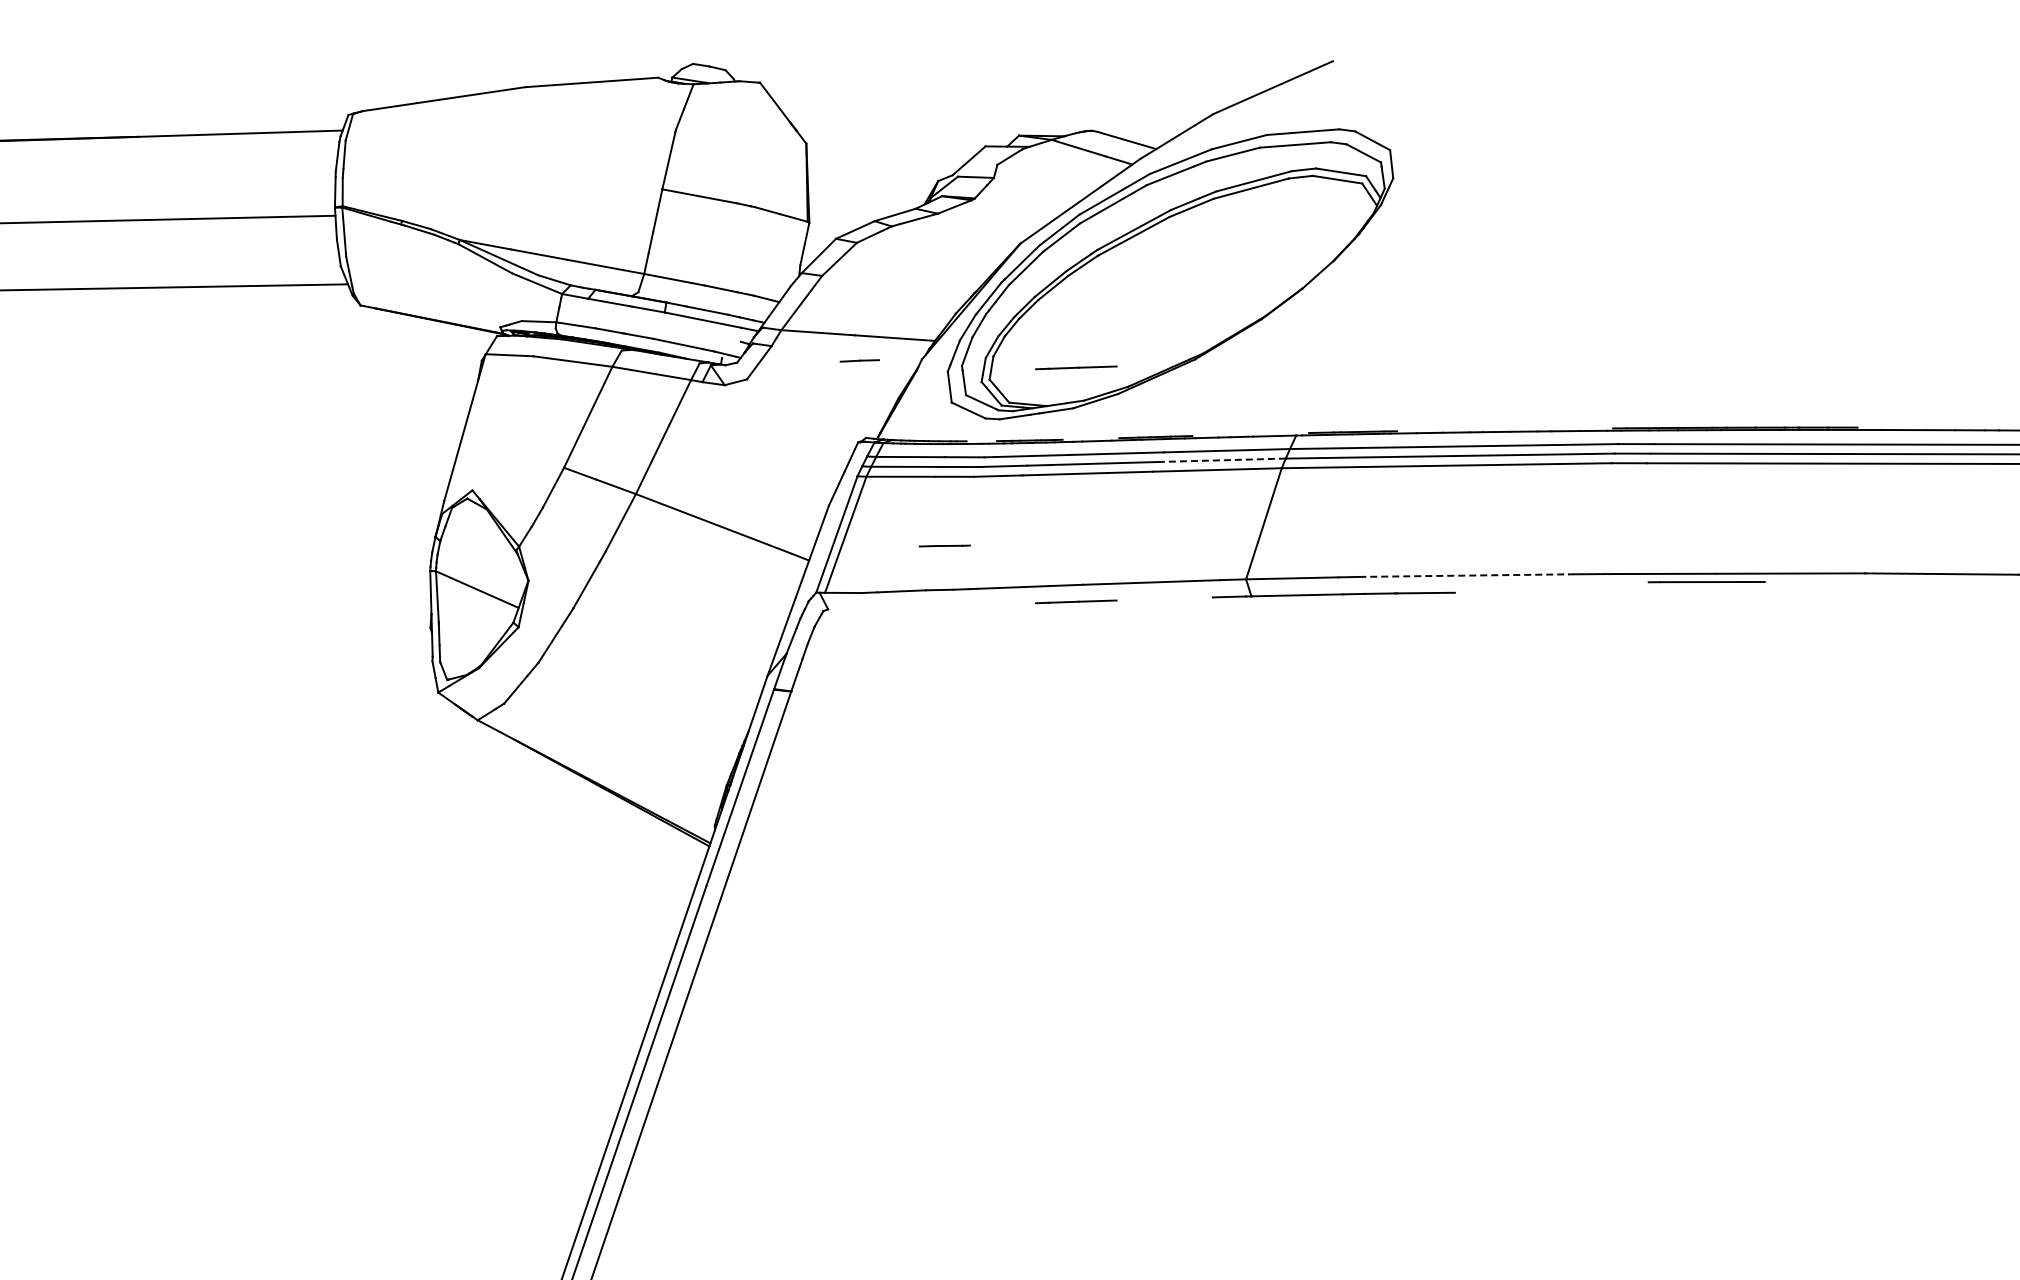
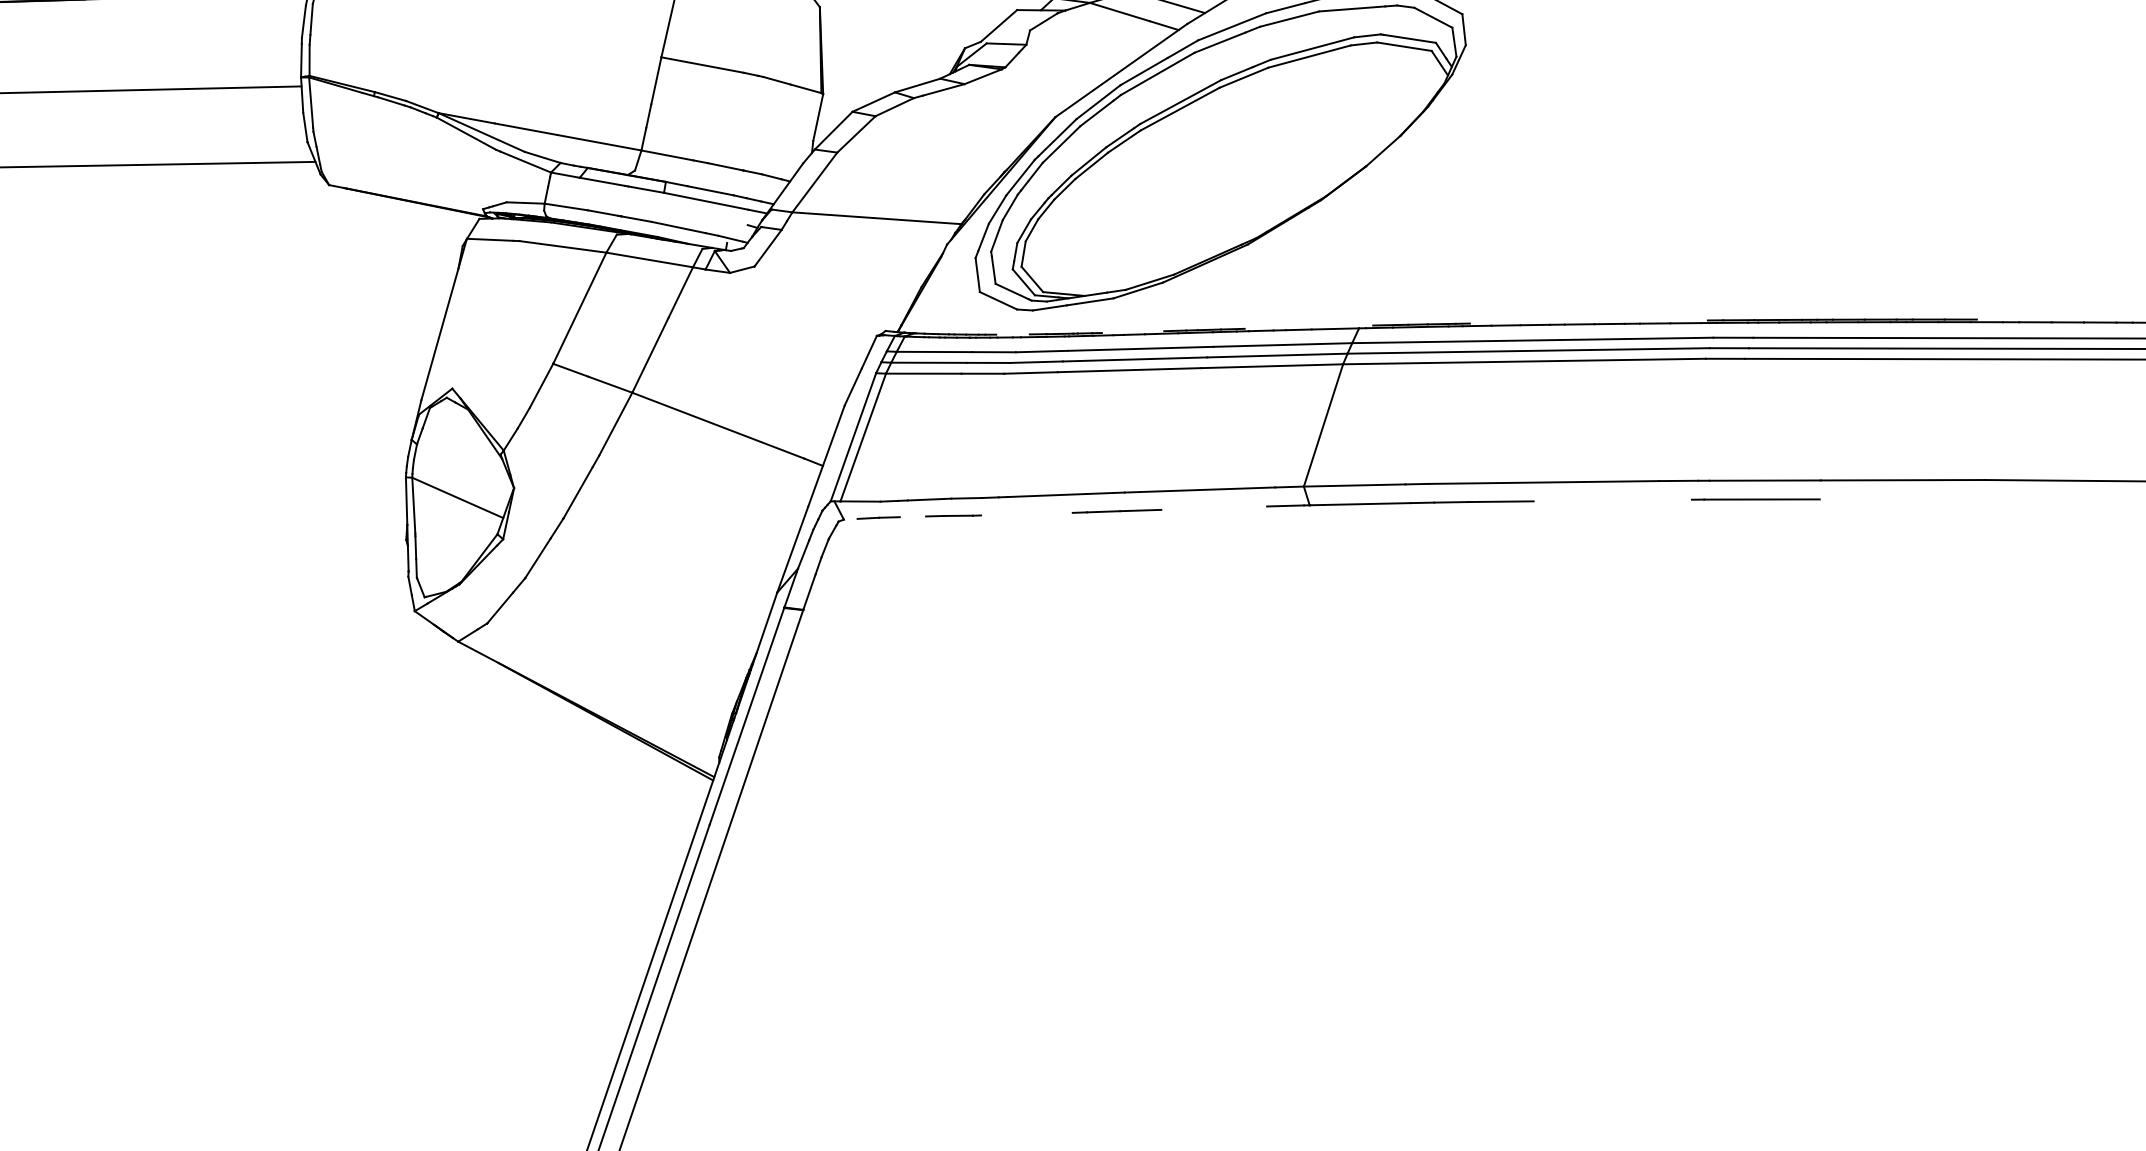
line: (859, 360) -> (878, 517), moved
line: (1076, 367) -> (1117, 253), removed
line: (1222, 460) -> (1277, 355), dashed -> solid
line: (944, 545) -> (953, 515), moved
line: (1464, 575) -> (1544, 482), dashed -> solid
line: (1706, 582) -> (1755, 499), moved

